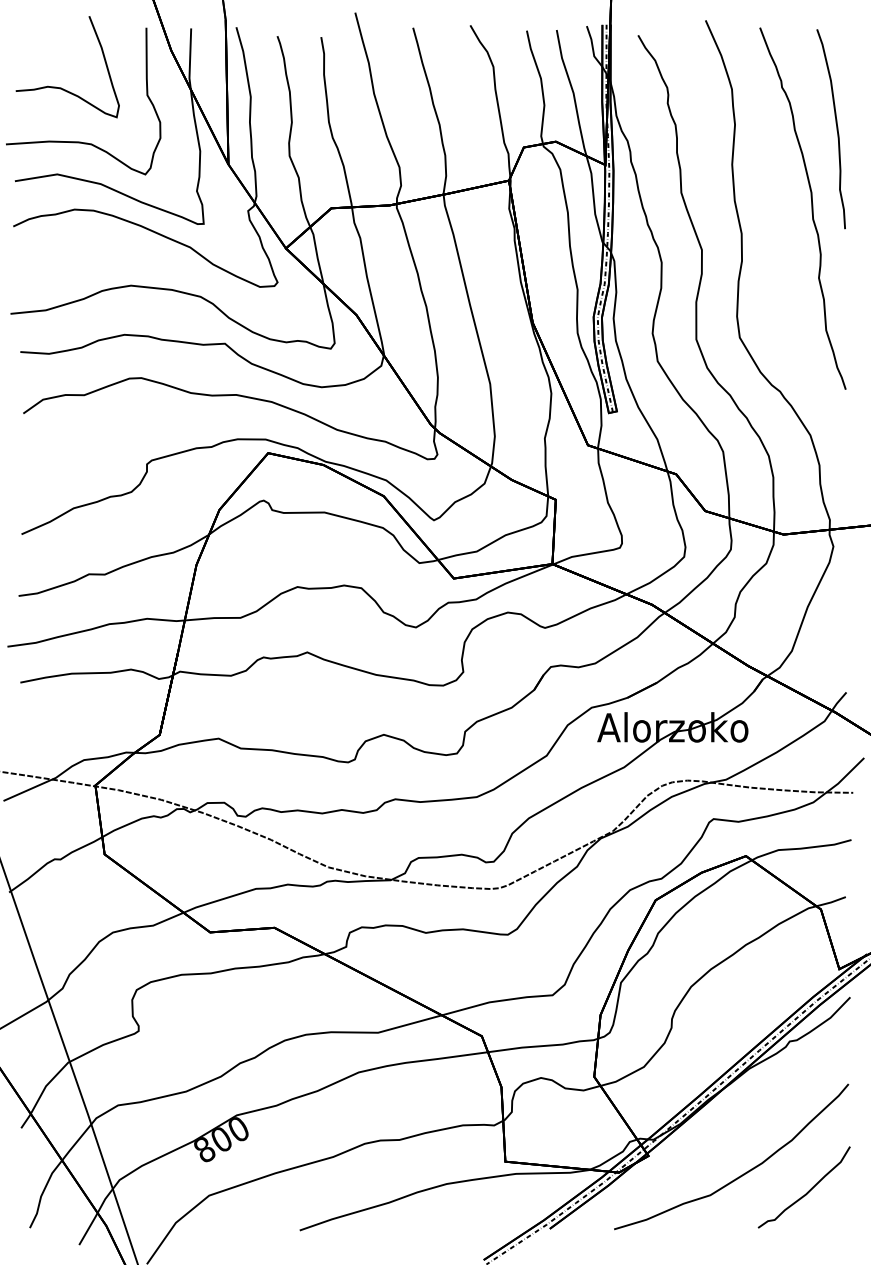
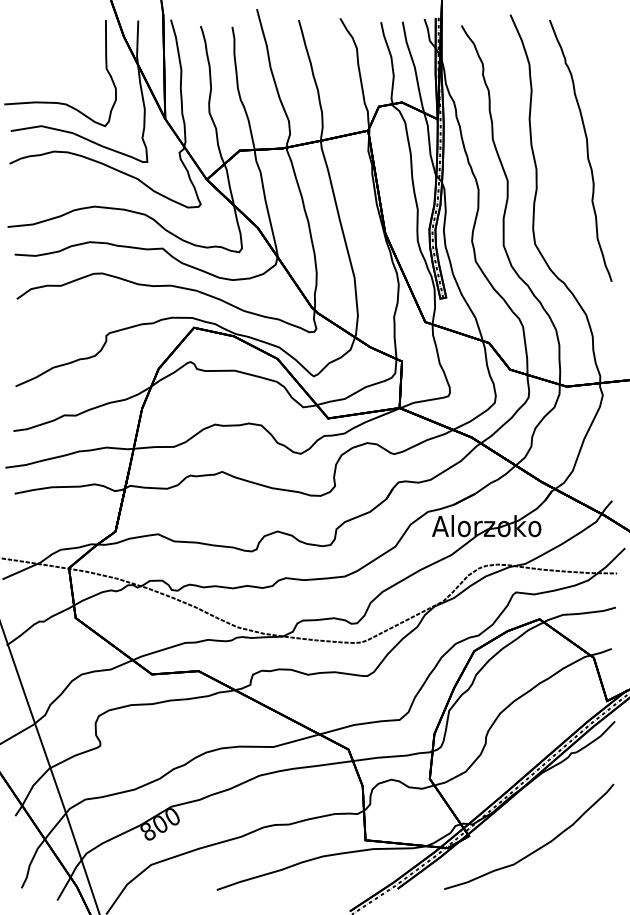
curve: (60, 86) -> (43, 62), removed
curve: (835, 129) -> (604, 93), removed
curve: (808, 1191) -> (584, 861), removed

